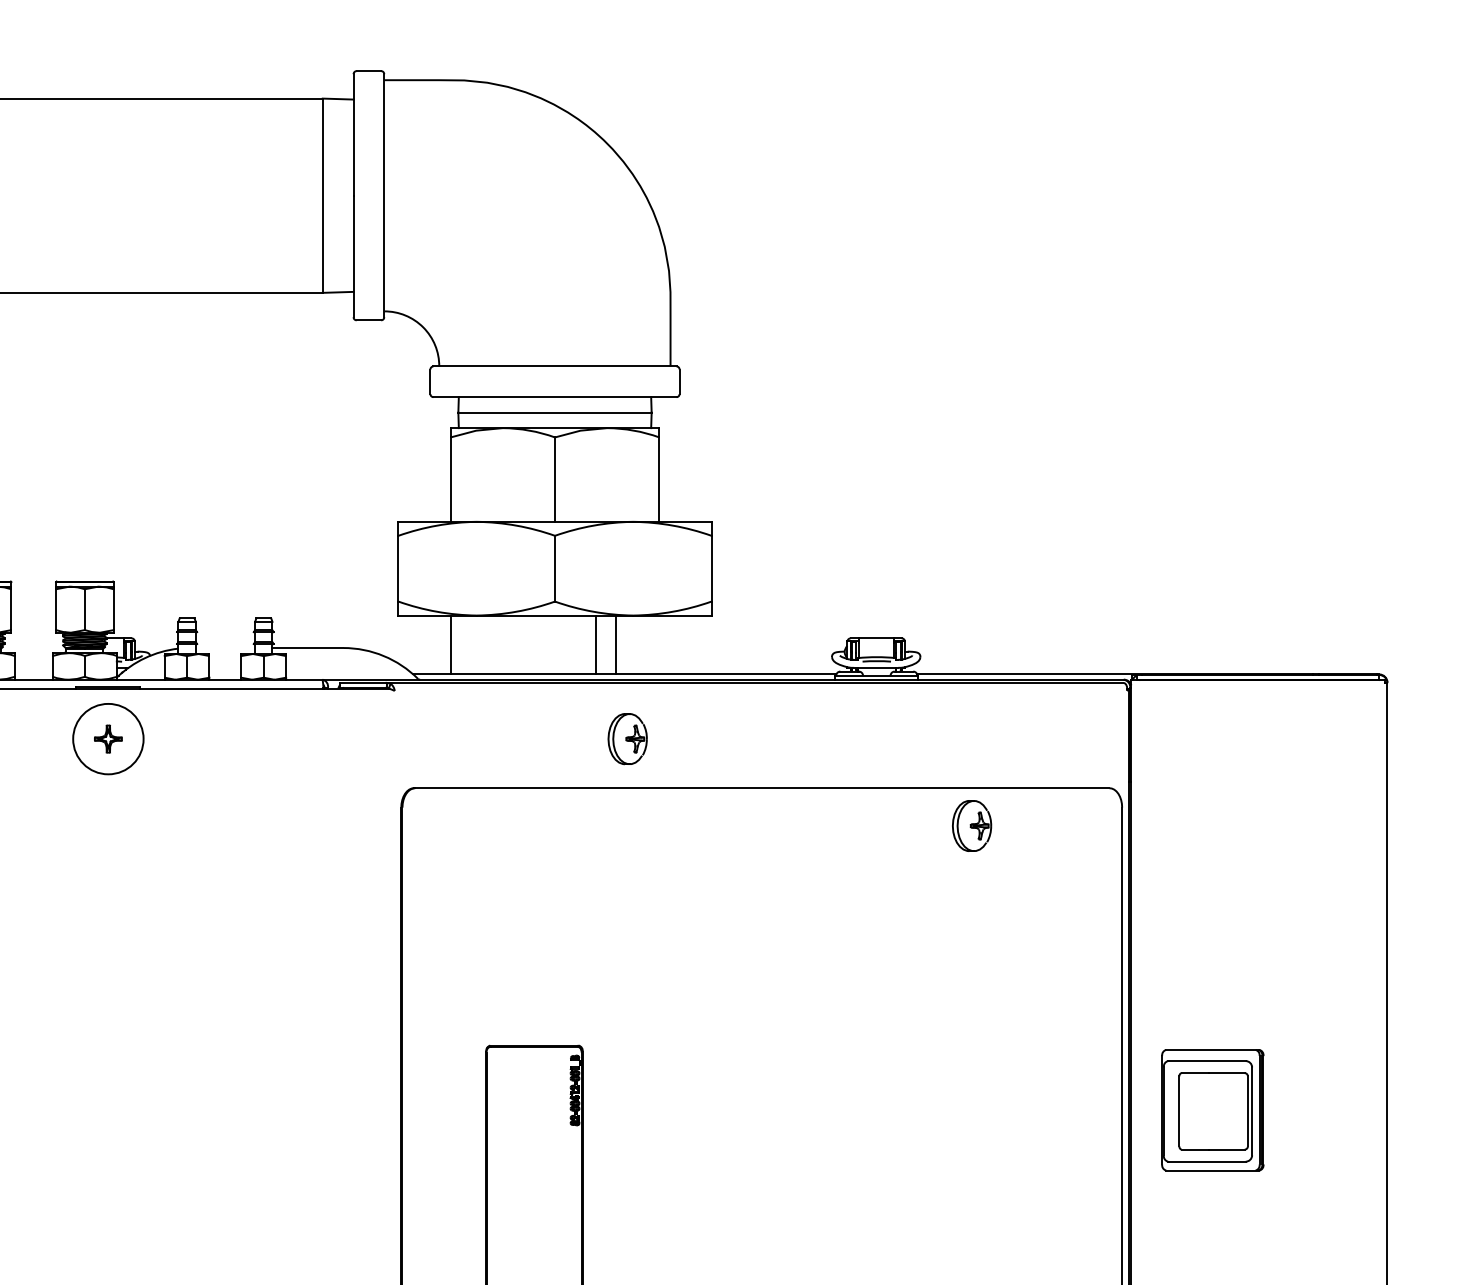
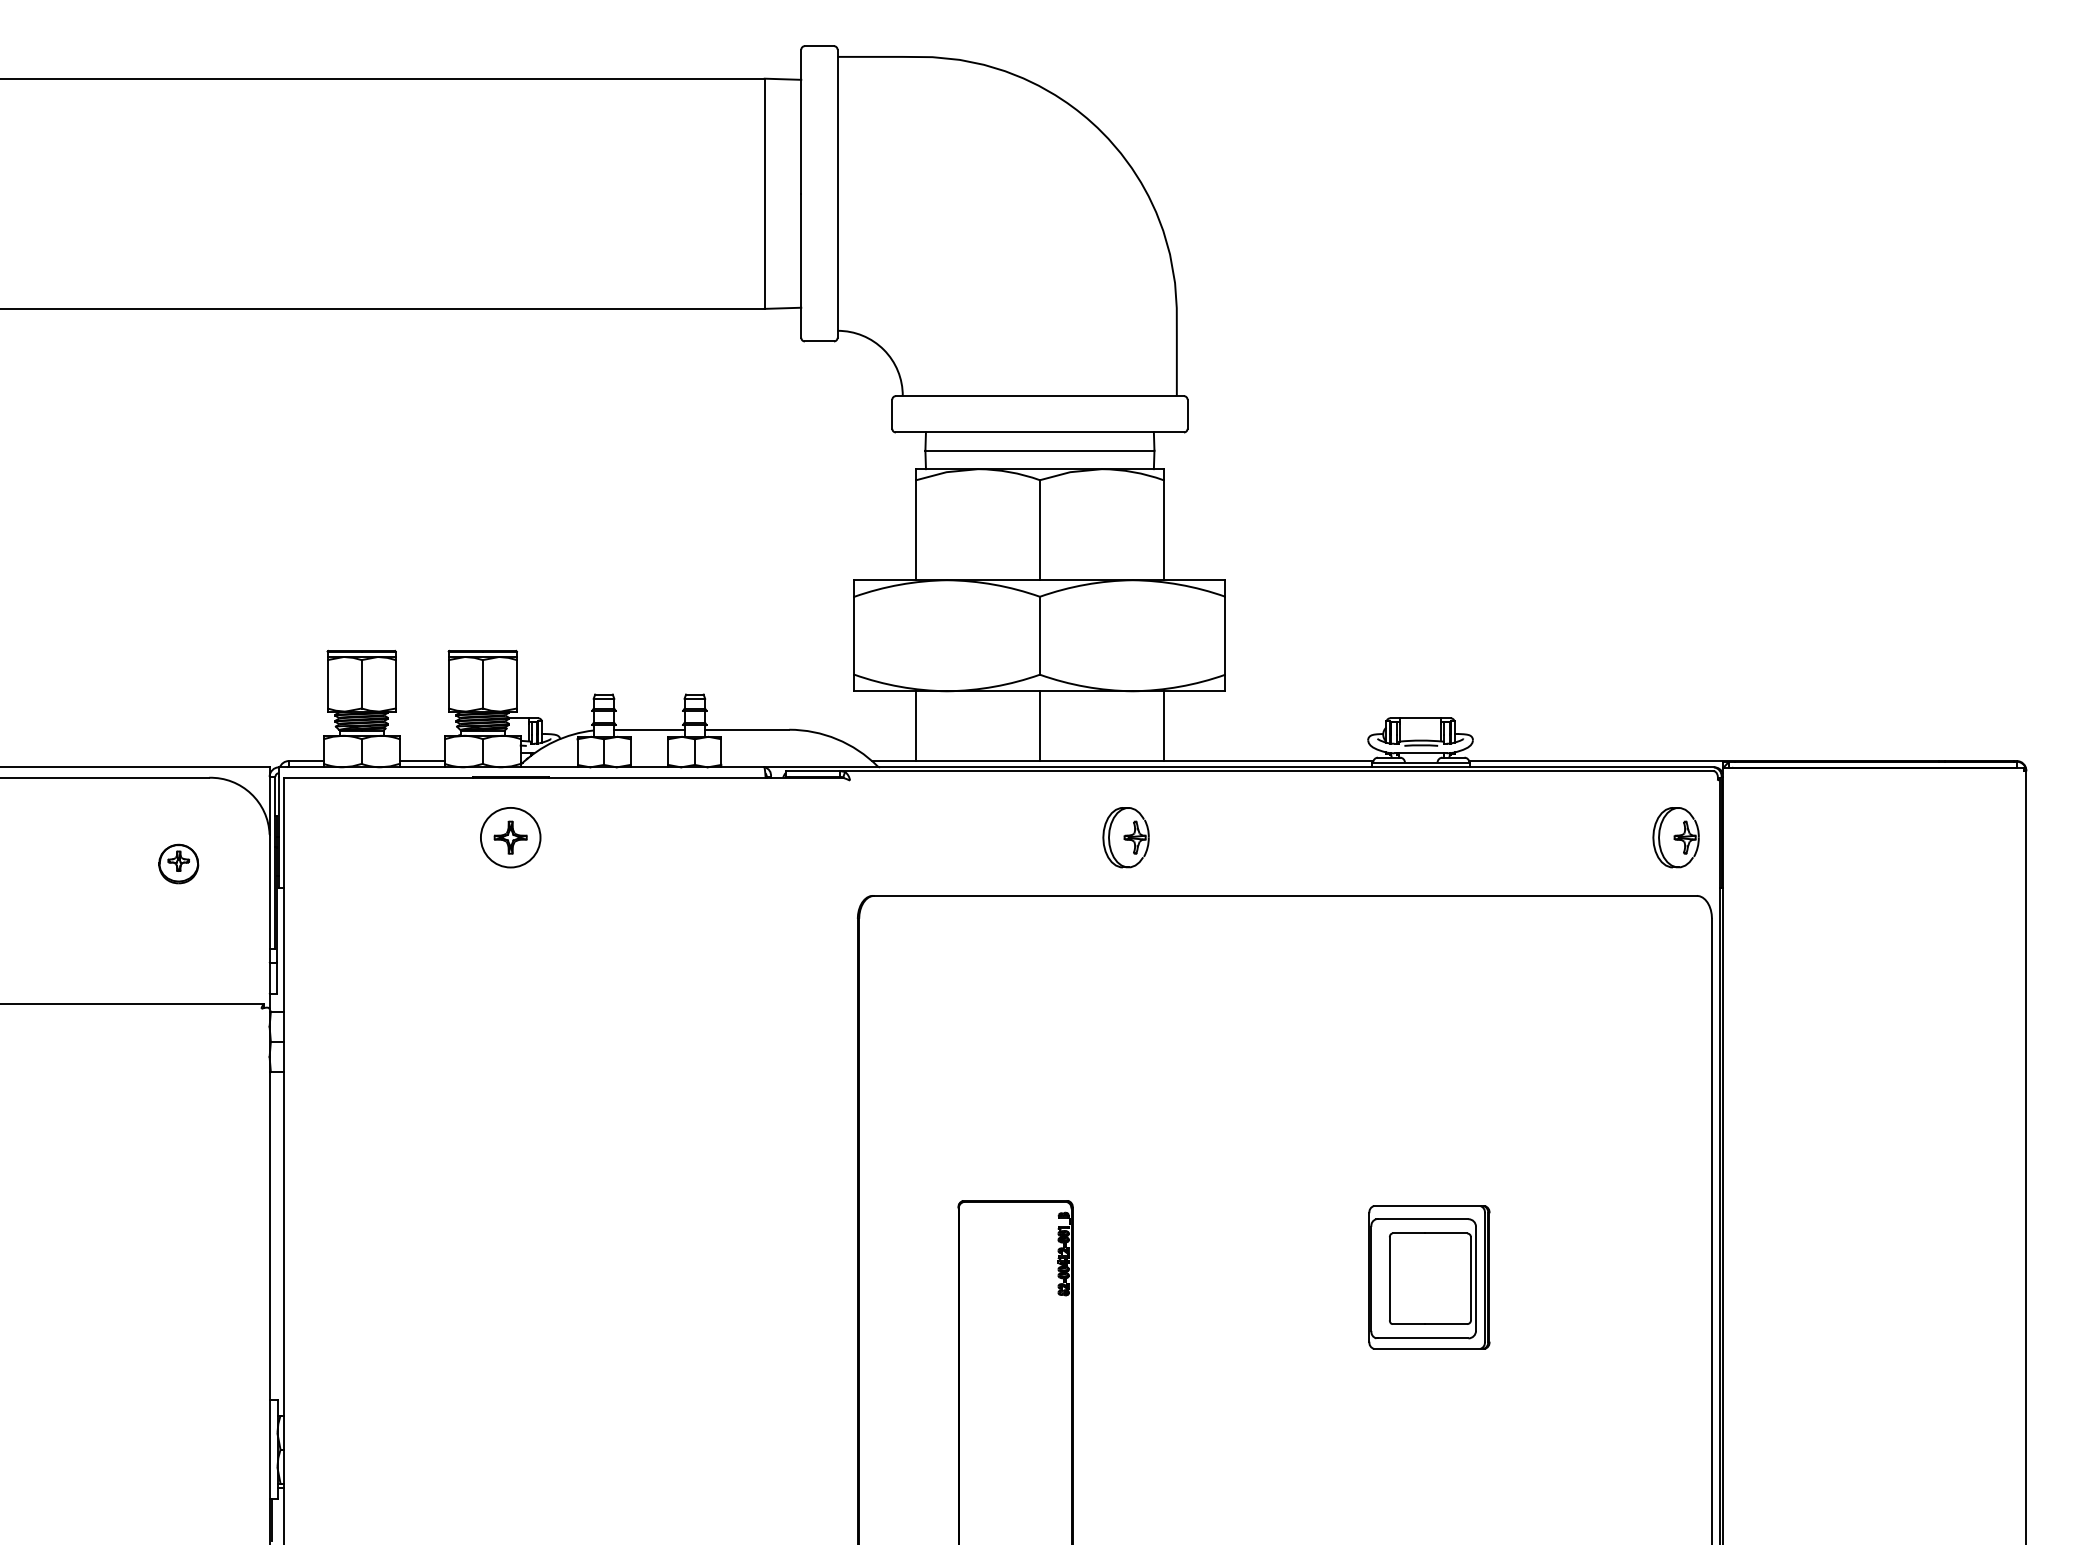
line: (595, 645) -> (1039, 726), moved
line: (616, 645) -> (1163, 726), moved
line: (225, 647) -> (649, 729), added
line: (33, 674) -> (421, 761), added
circle: (108, 738) -> (510, 837), size x0.71
part: (971, 825) -> (1675, 837), moved
part: (1212, 1110) -> (1429, 1277), moved

